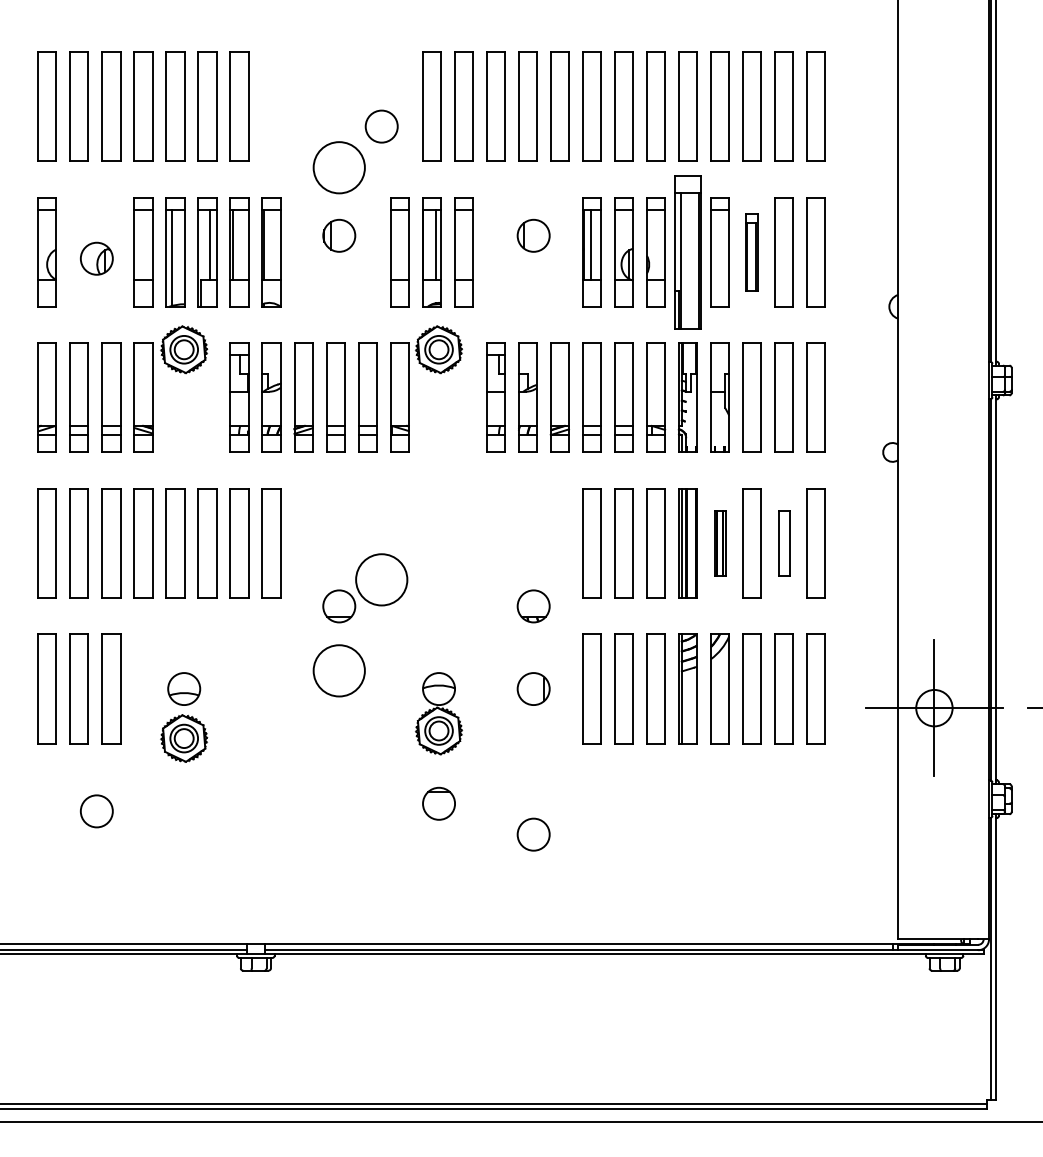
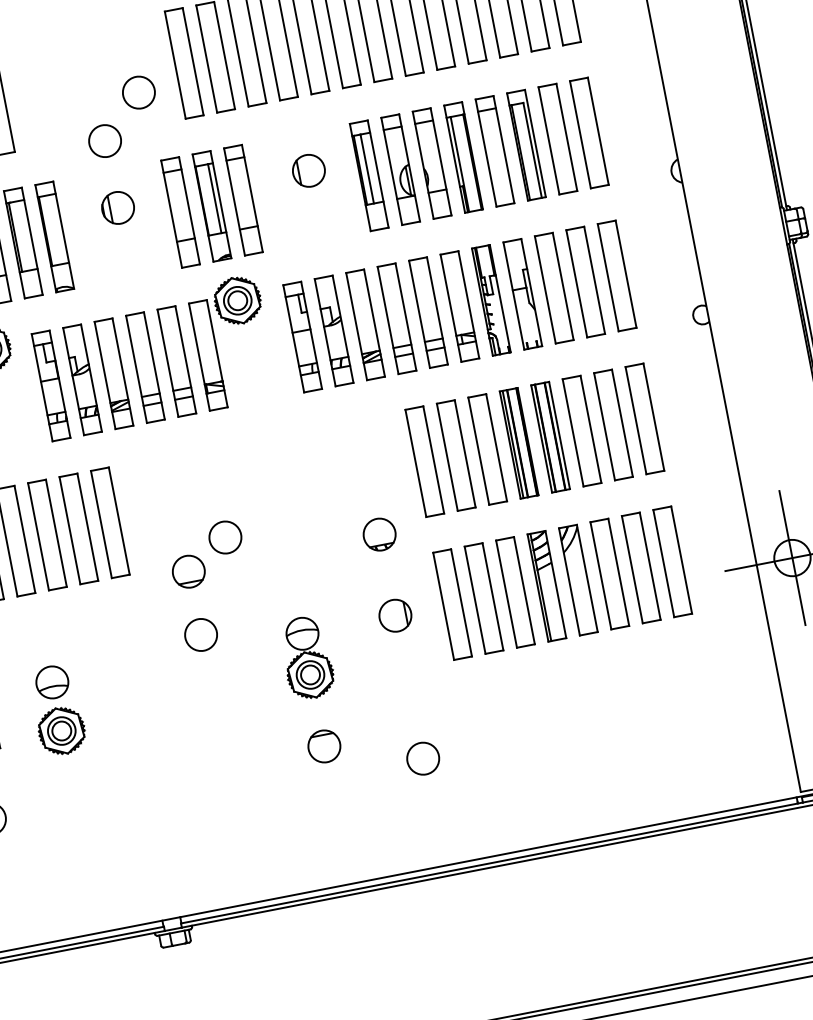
circle: (339, 167) -> (105, 140), size x0.62
part: (687, 252) -> (463, 157), size x0.71
part: (751, 252) -> (525, 145), size x1.43
part: (719, 543) -> (550, 437), size x1.67
part: (783, 543) -> (612, 425), size x1.67
circle: (381, 579) -> (225, 537), size x0.62
circle: (339, 670) -> (201, 634), size x0.62

